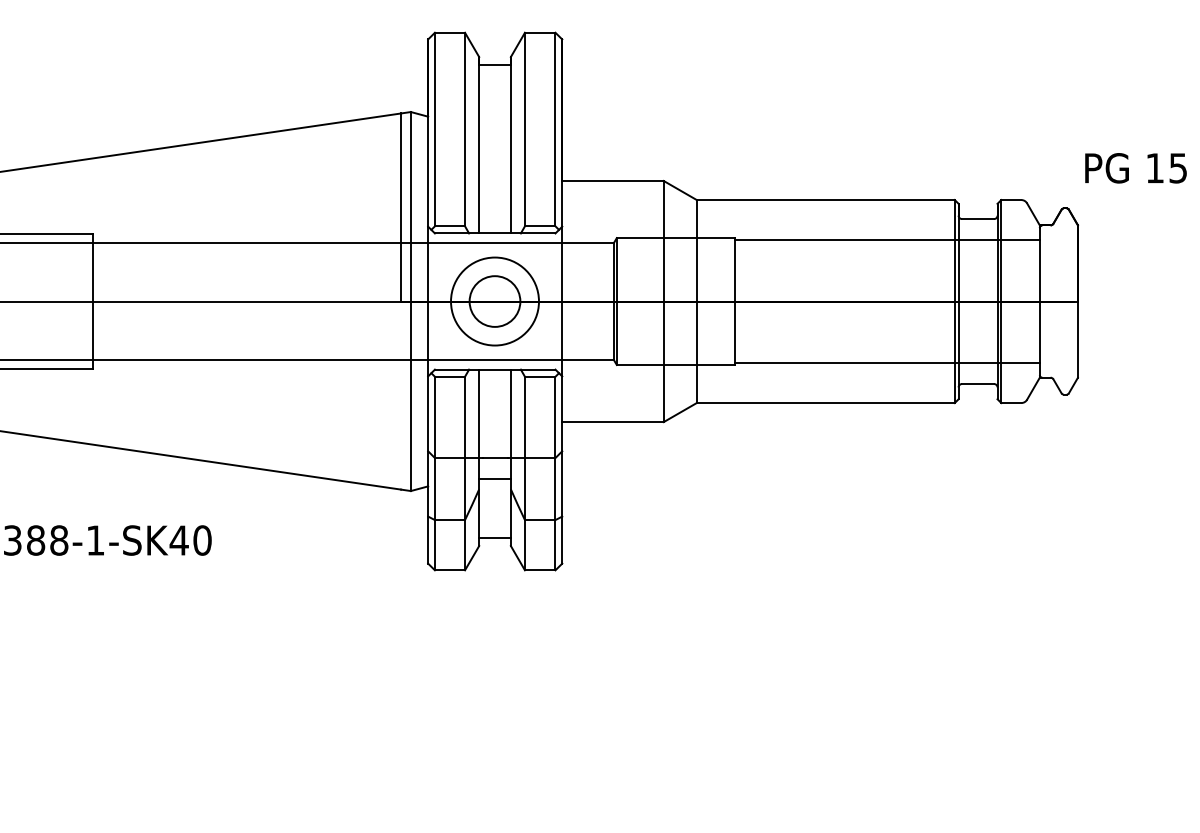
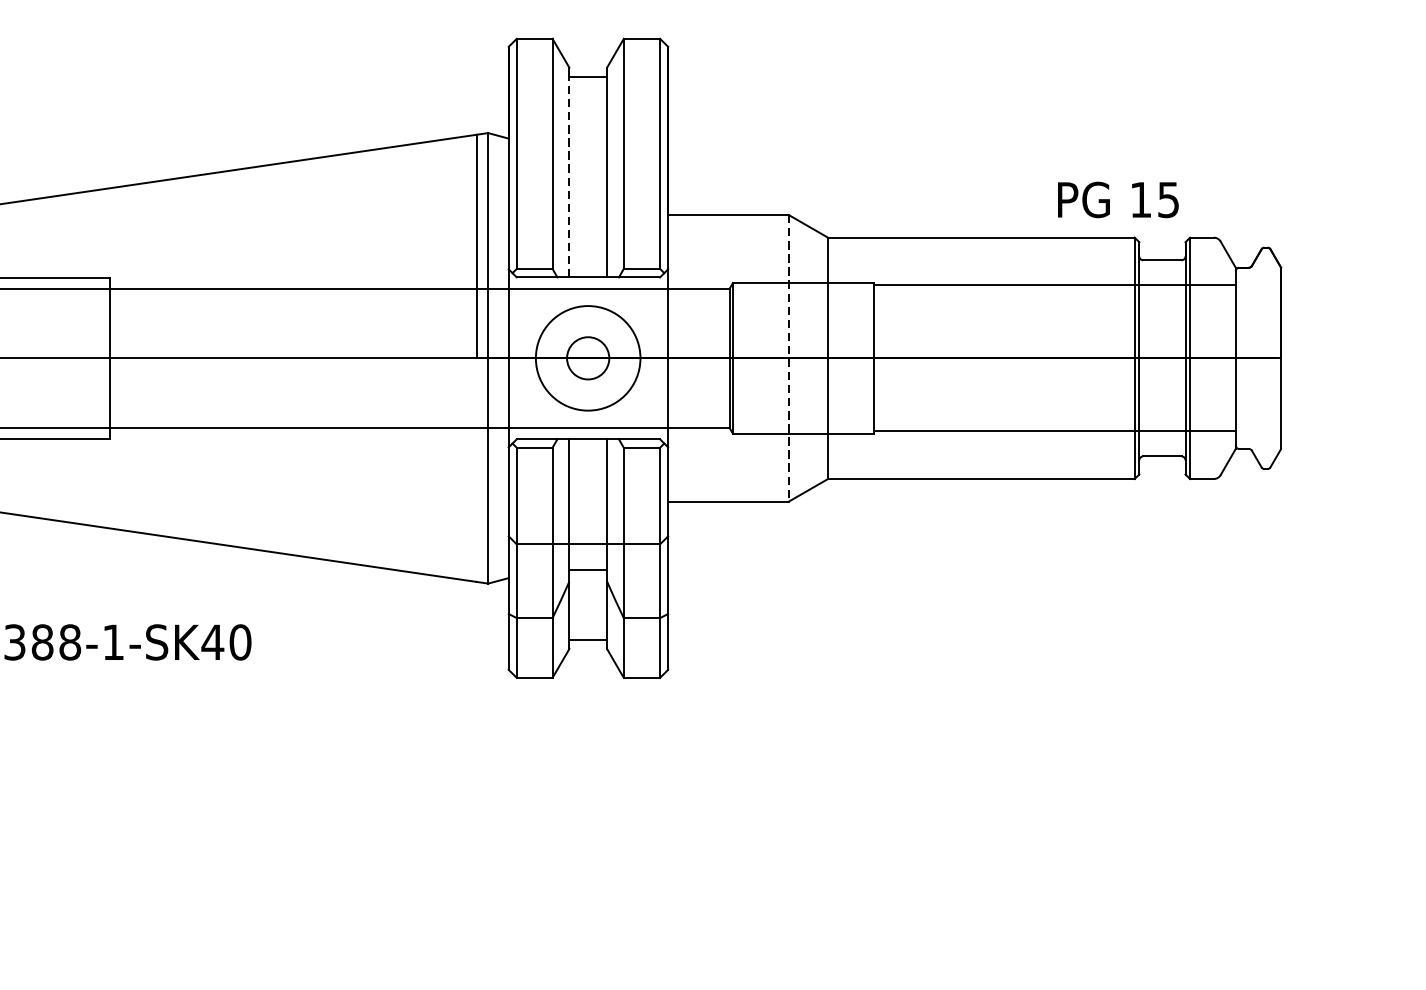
line: (479, 144) -> (569, 171), solid -> dashed
text: (1135, 168) -> (1117, 200), moved
circle: (494, 301) -> (587, 358), size x0.7
line: (663, 301) -> (788, 358), solid -> dashed

